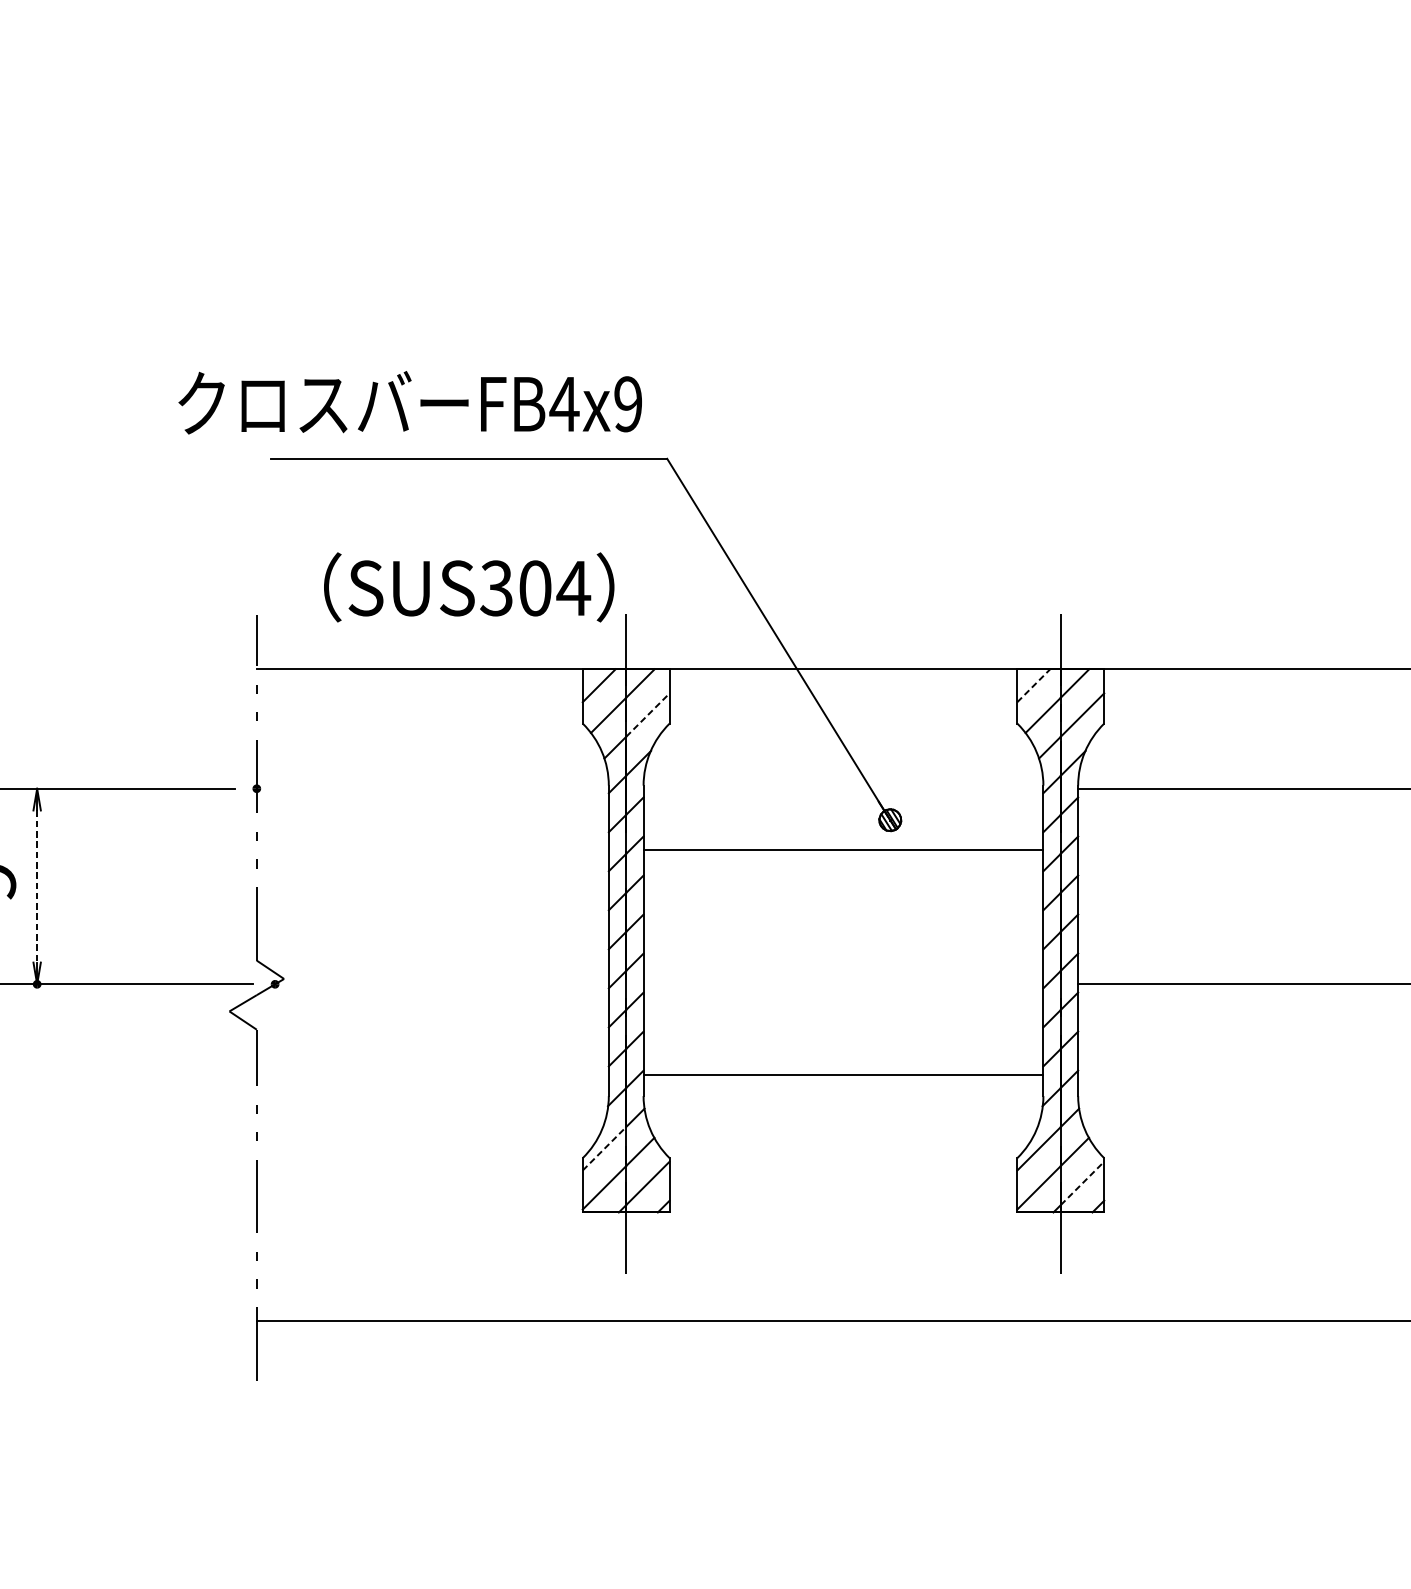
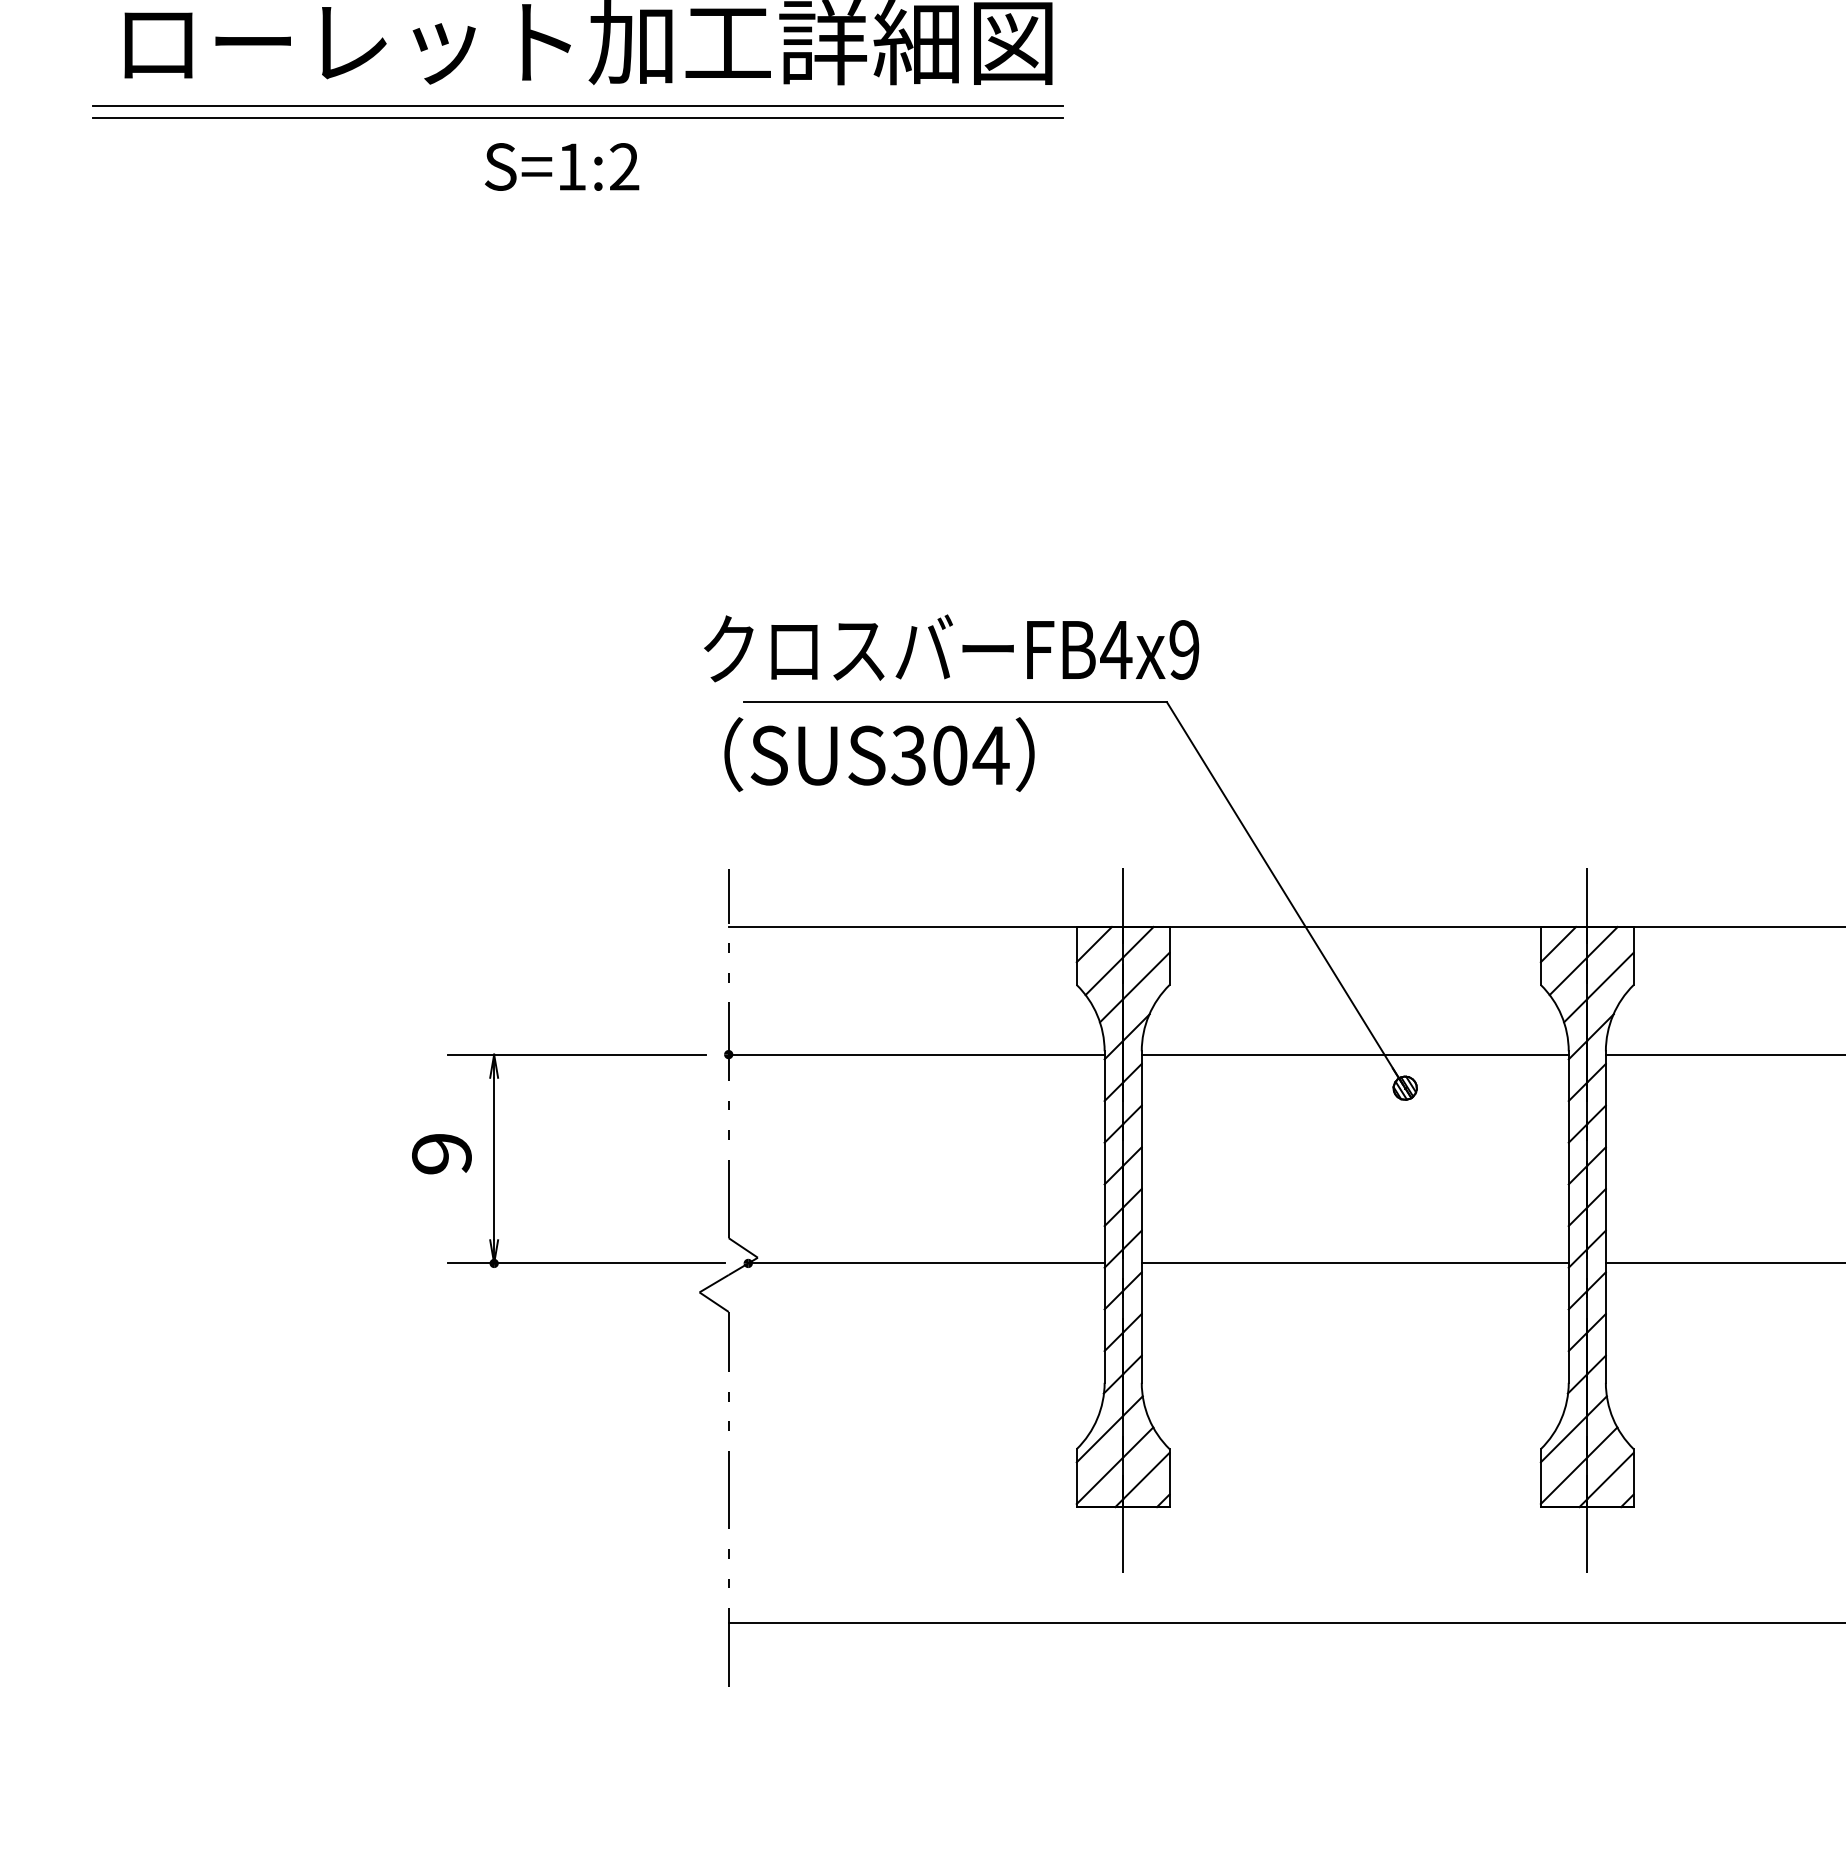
text: (410, 402) -> (951, 648), moved
text: (469, 587) -> (879, 754), moved
line: (1033, 685) -> (1558, 944), dashed -> solid
line: (648, 714) -> (1146, 975), dashed -> solid
line: (432, 788) -> (916, 1054), added
line: (842, 849) -> (1354, 1054), moved
line: (37, 886) -> (494, 1159), dashed -> solid
line: (442, 984) -> (926, 1263), added
line: (842, 1075) -> (1354, 1263), moved
line: (604, 1149) -> (1100, 1439), dashed -> solid
line: (1082, 1183) -> (1610, 1476), dashed -> solid

